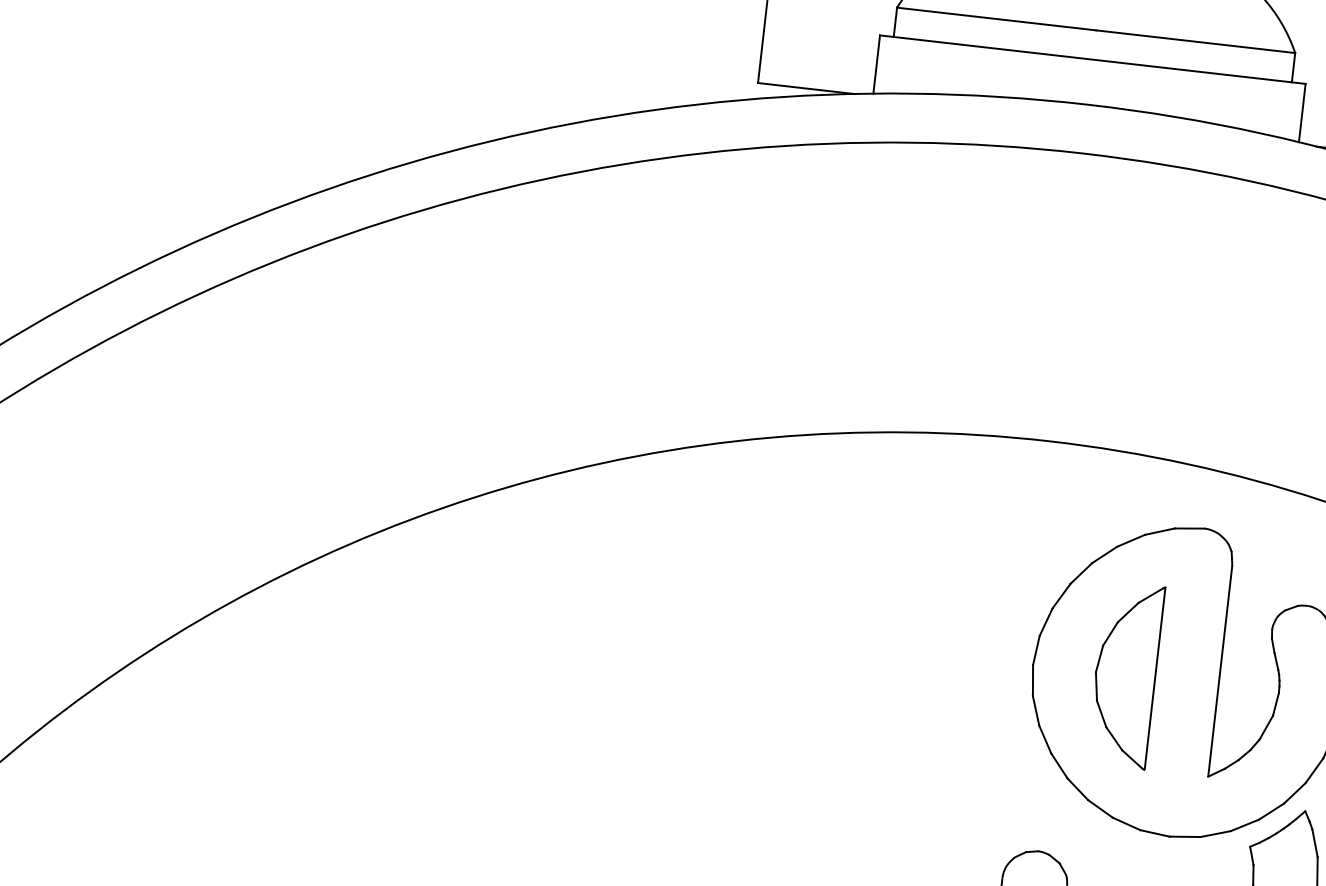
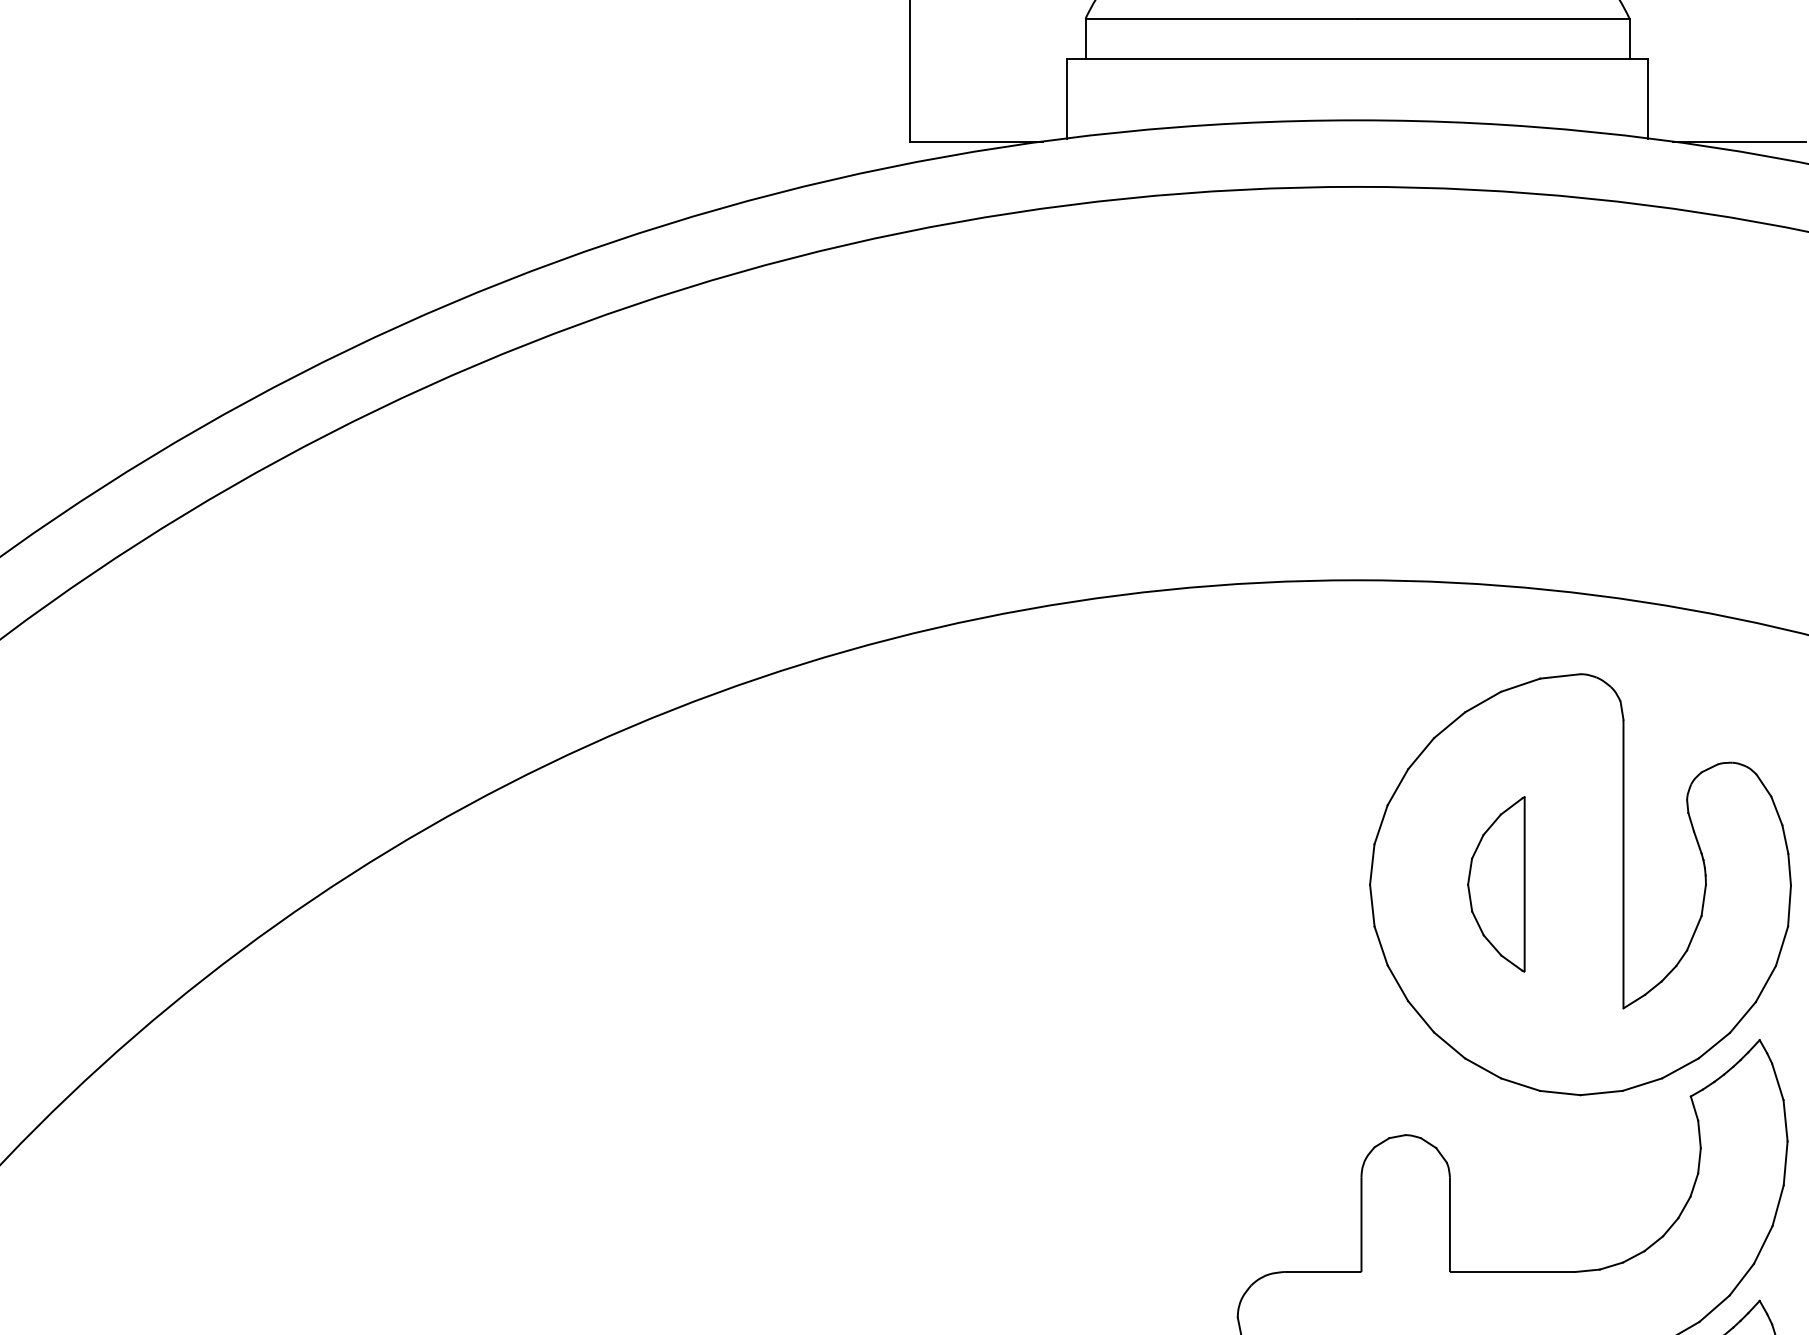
part: (1125, 675) -> (1496, 884), size x0.7

